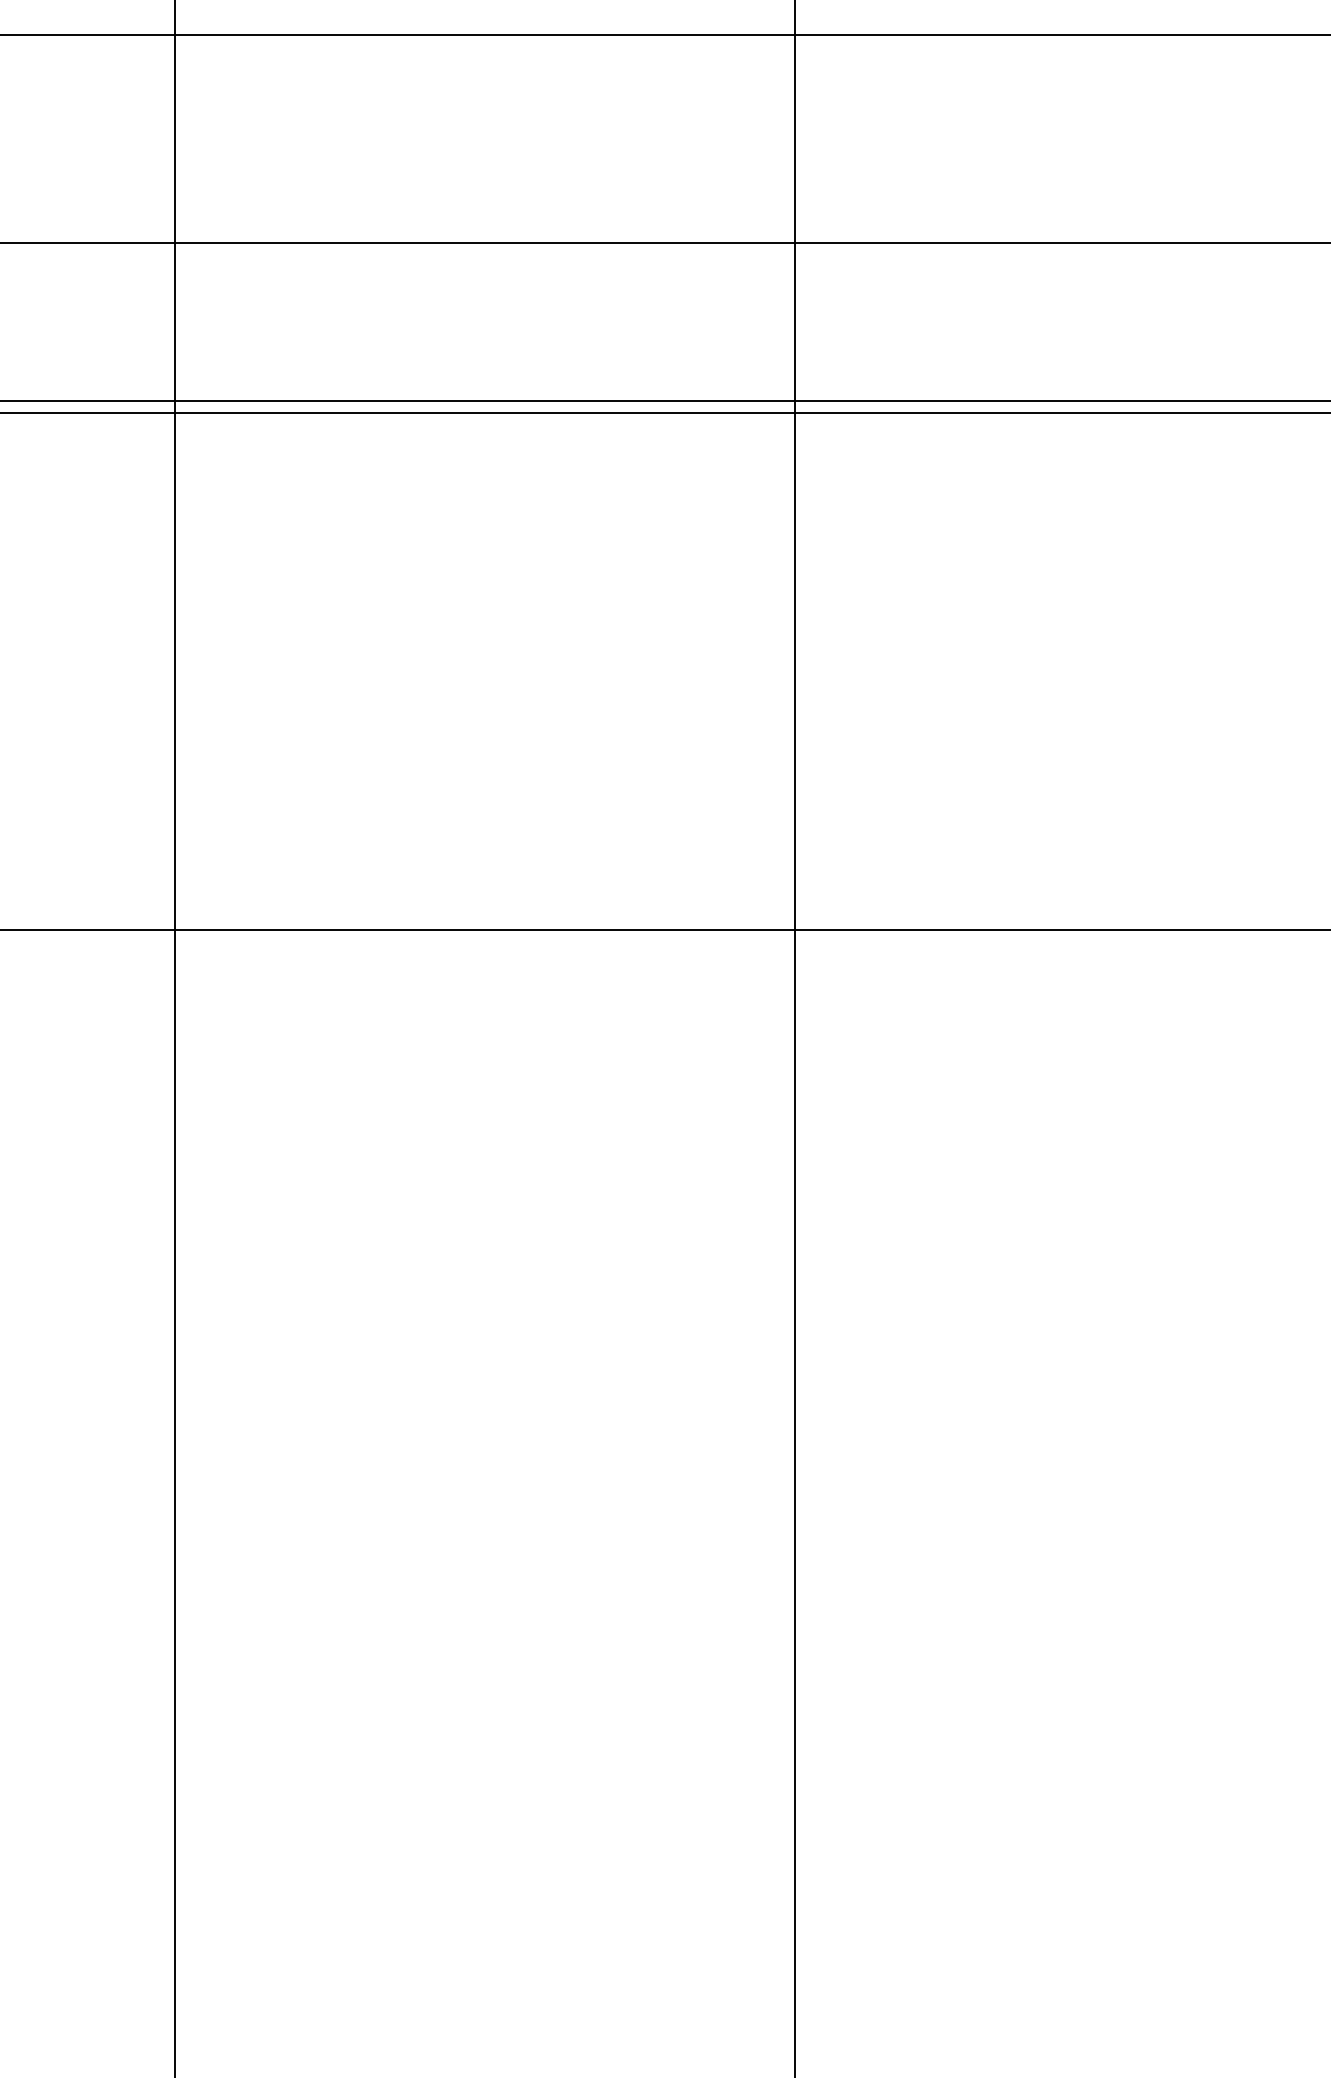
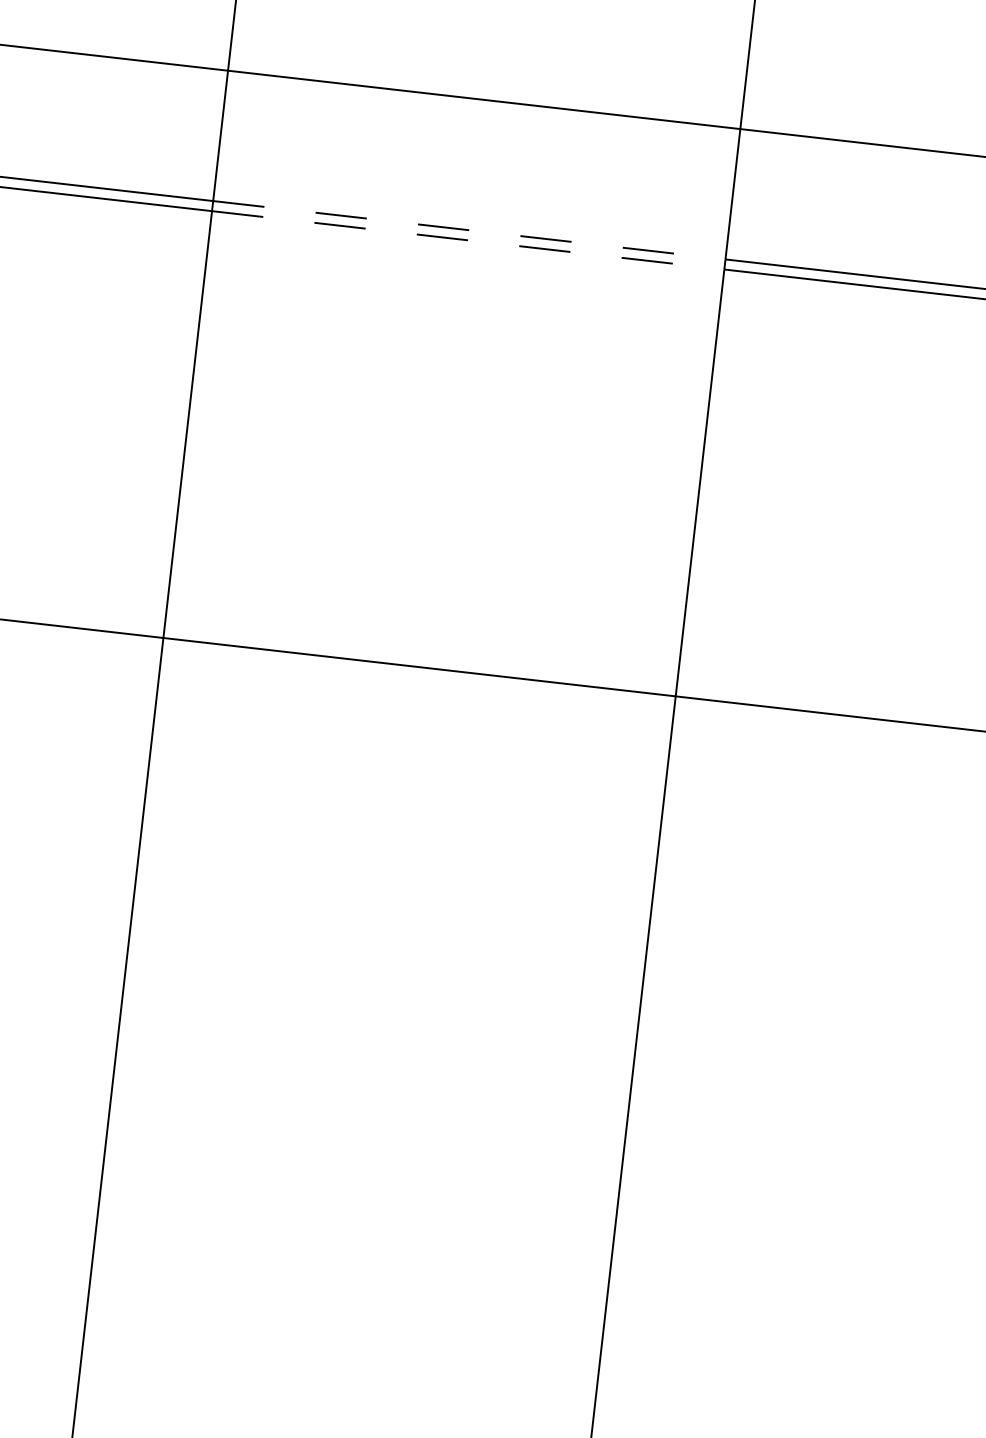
line: (485, 400) -> (469, 230), solid -> dashed
line: (485, 412) -> (468, 240), solid -> dashed

